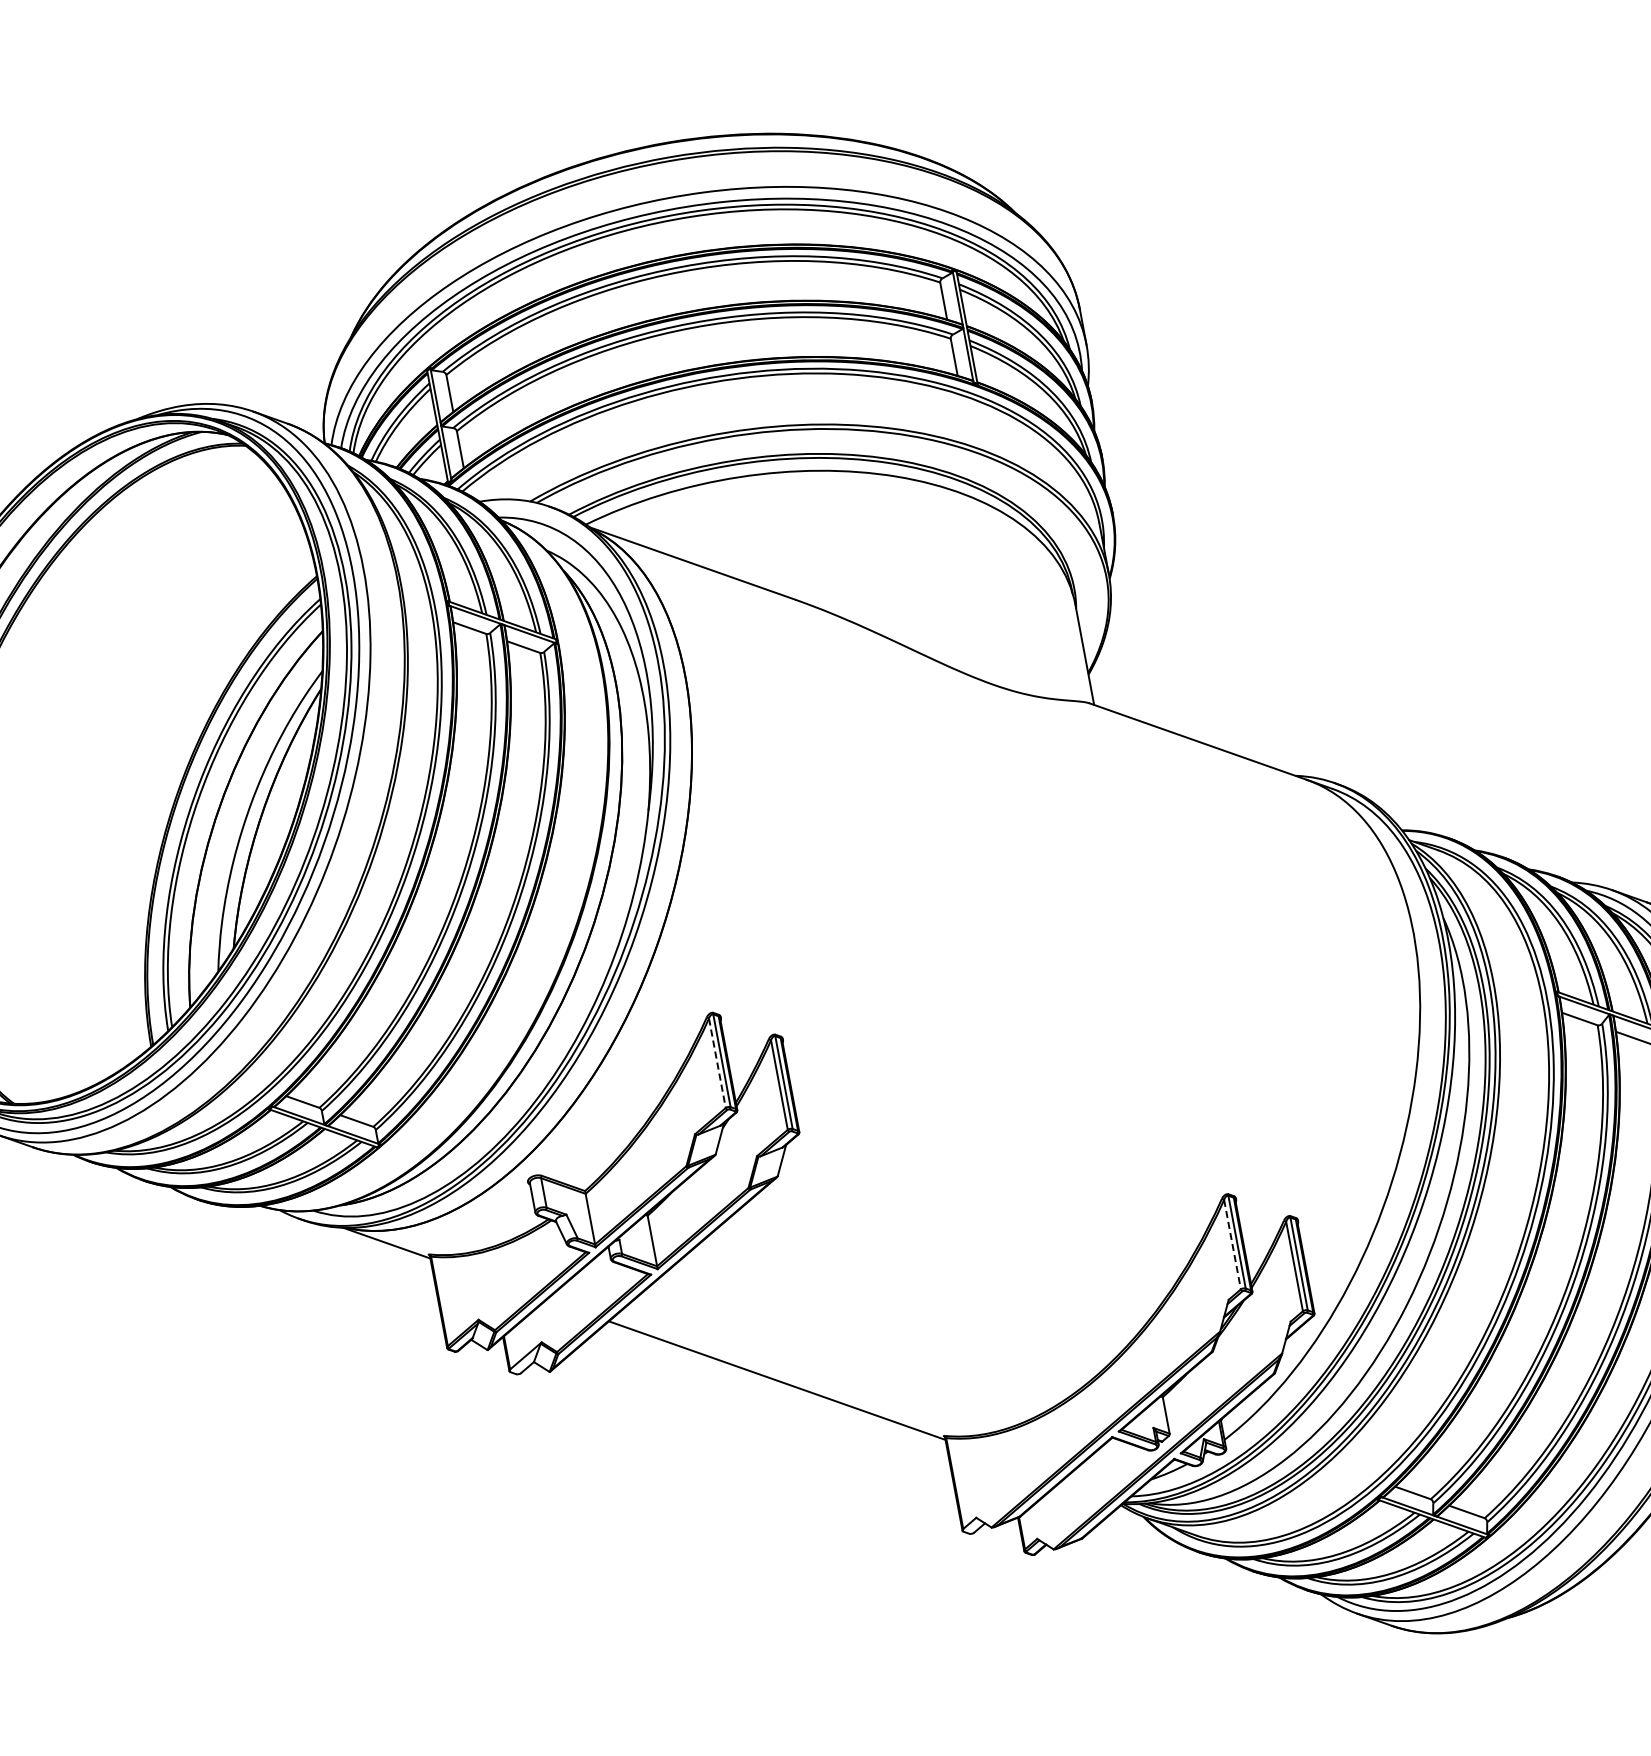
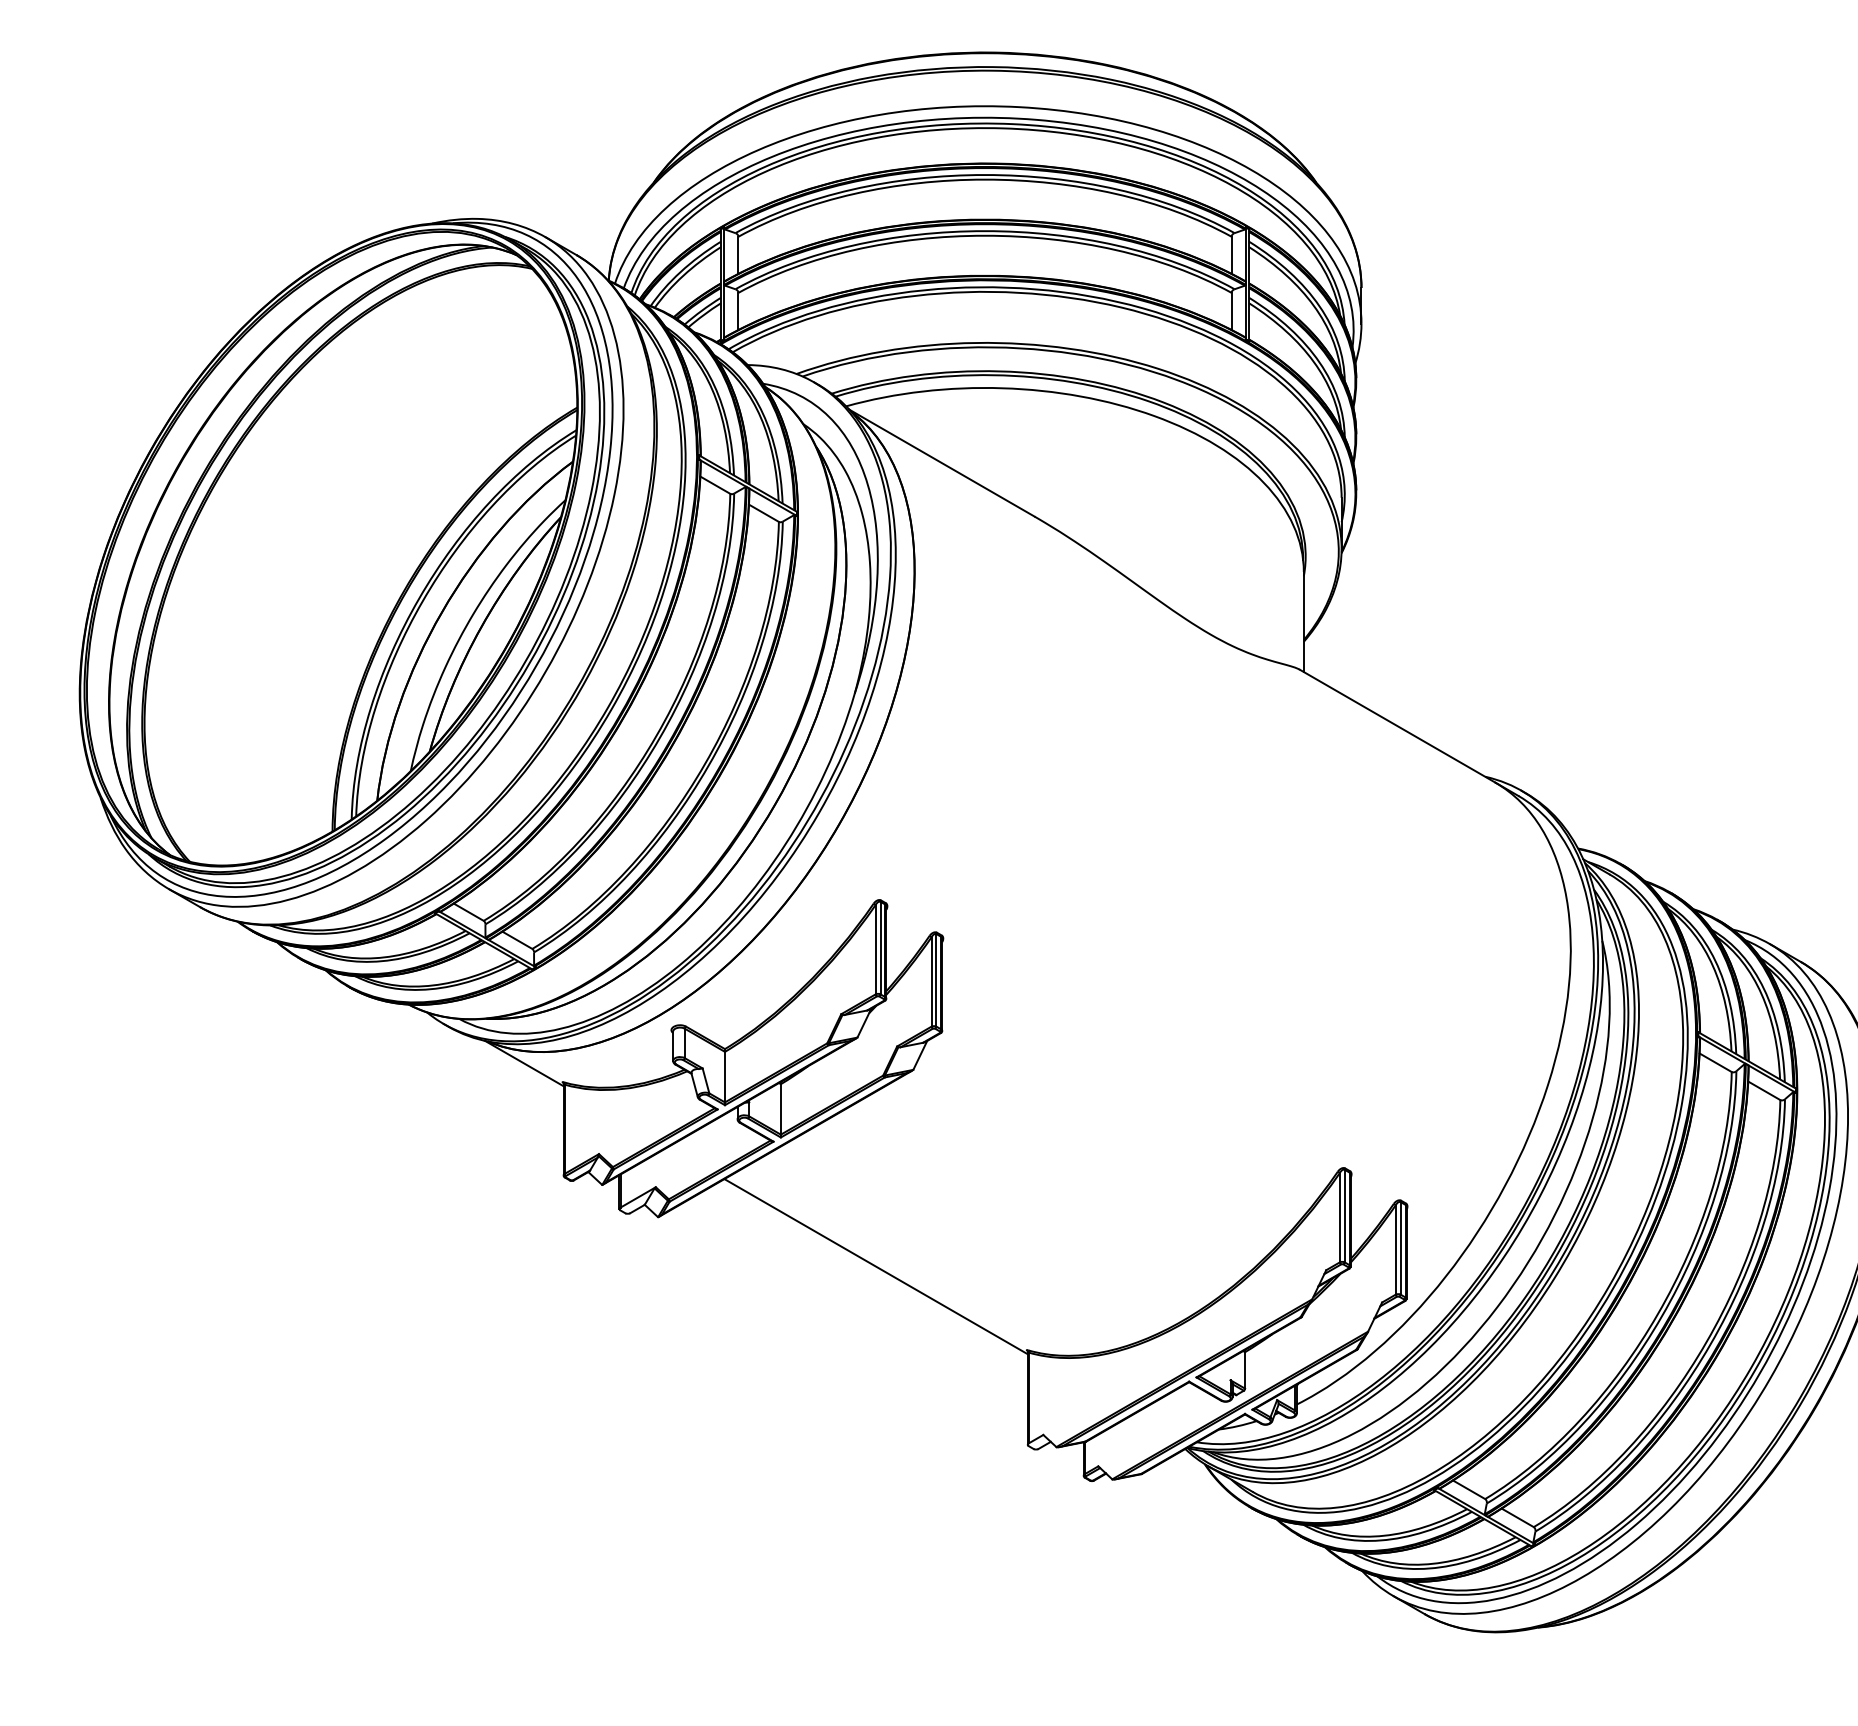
line: (717, 1063) -> (875, 949), dashed -> solid
line: (1232, 1244) -> (1339, 1217), dashed -> solid

